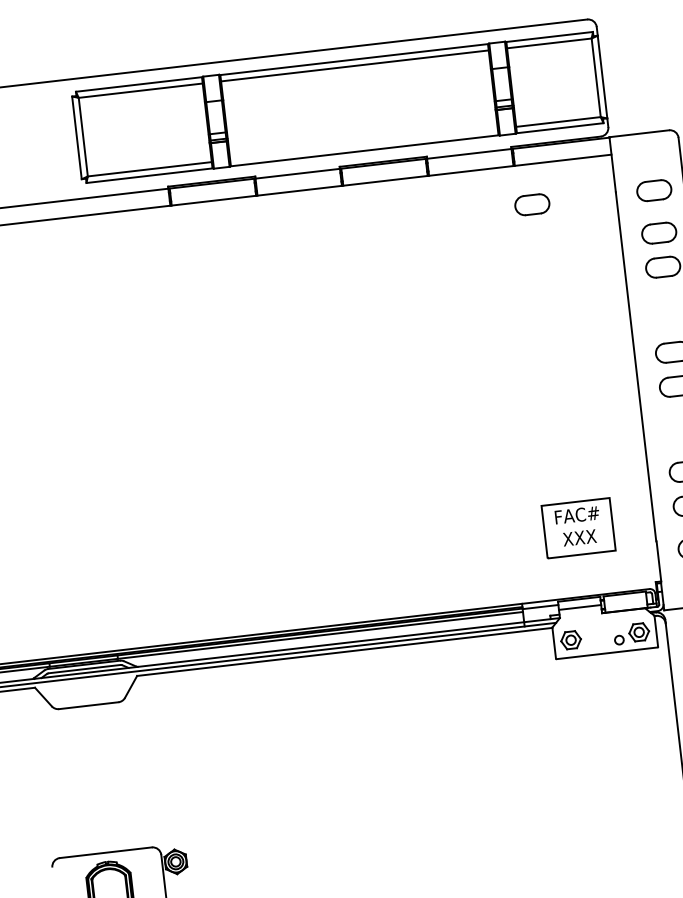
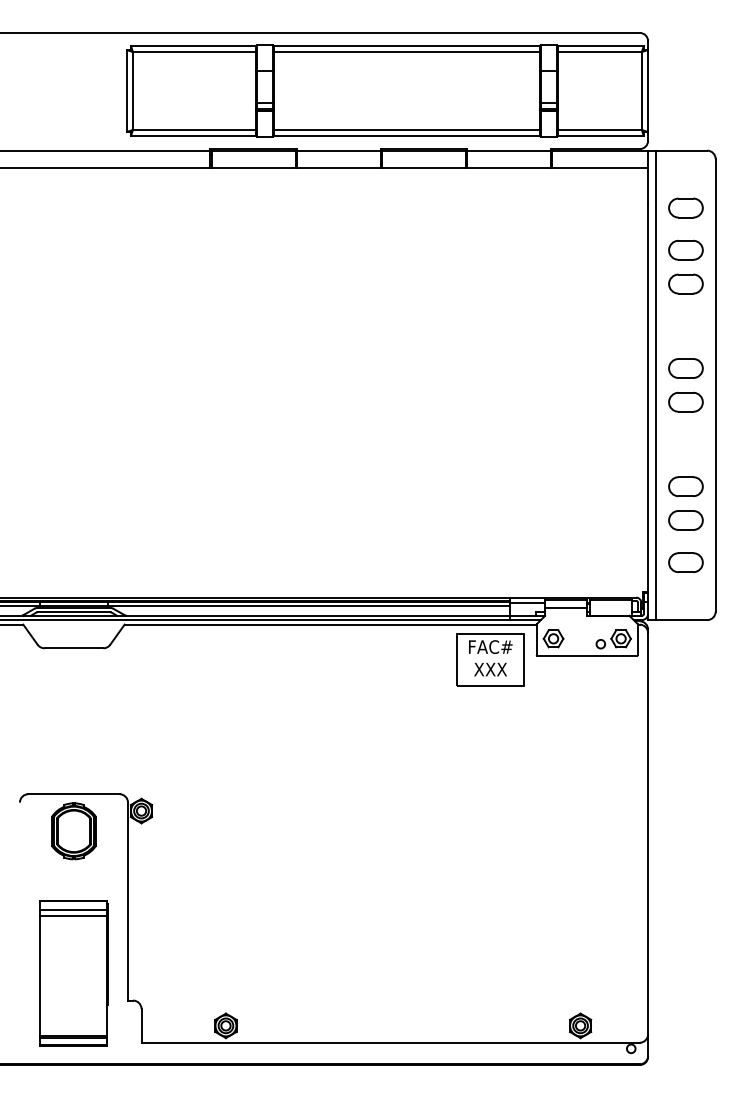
line: (363, 145) -> (406, 130), added
part: (531, 204) -> (564, 207), removed
line: (645, 372) -> (656, 385), added
part: (578, 527) -> (490, 659), moved

